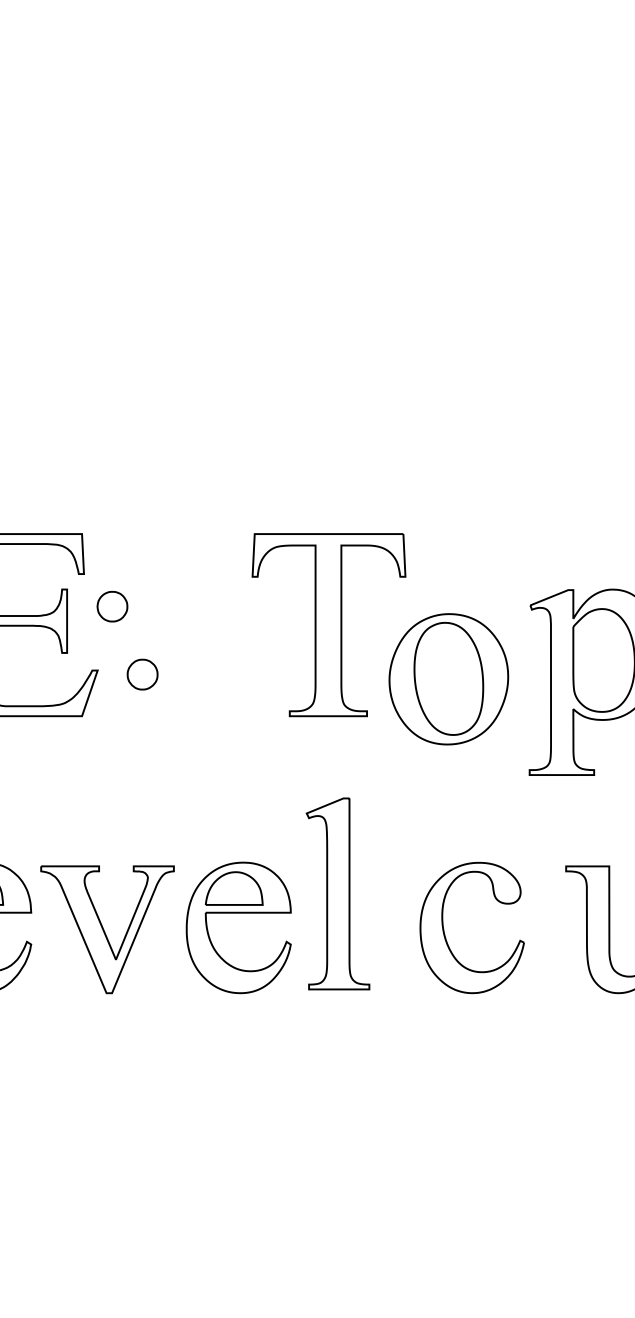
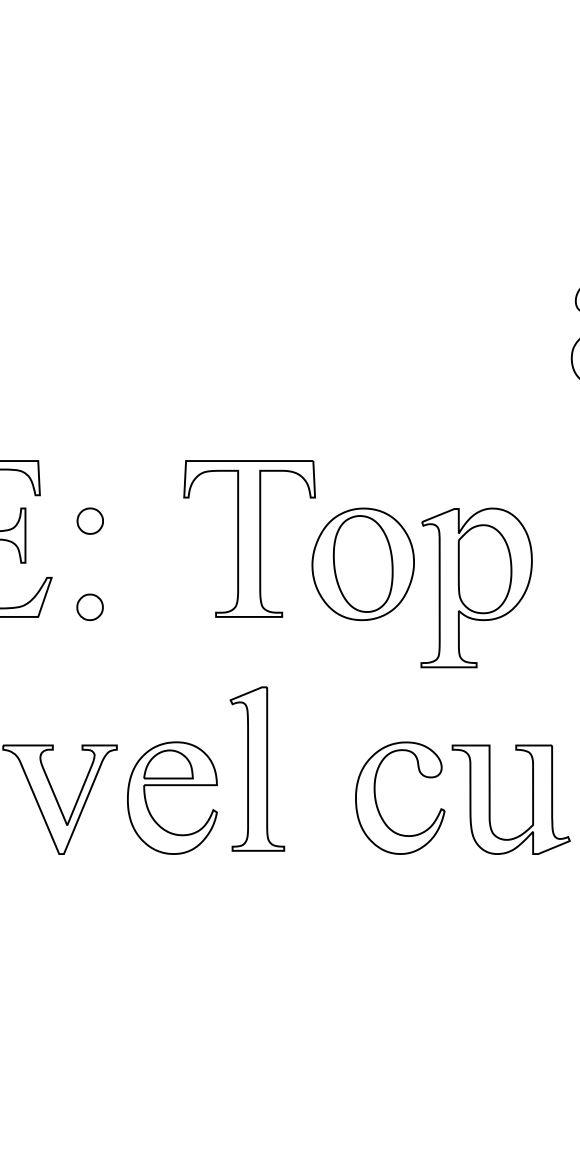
part: (111, 605) -> (89, 520), moved
part: (141, 673) -> (89, 606), moved
part: (447, 679) -> (362, 564), moved
part: (445, 934) -> (377, 803), moved

